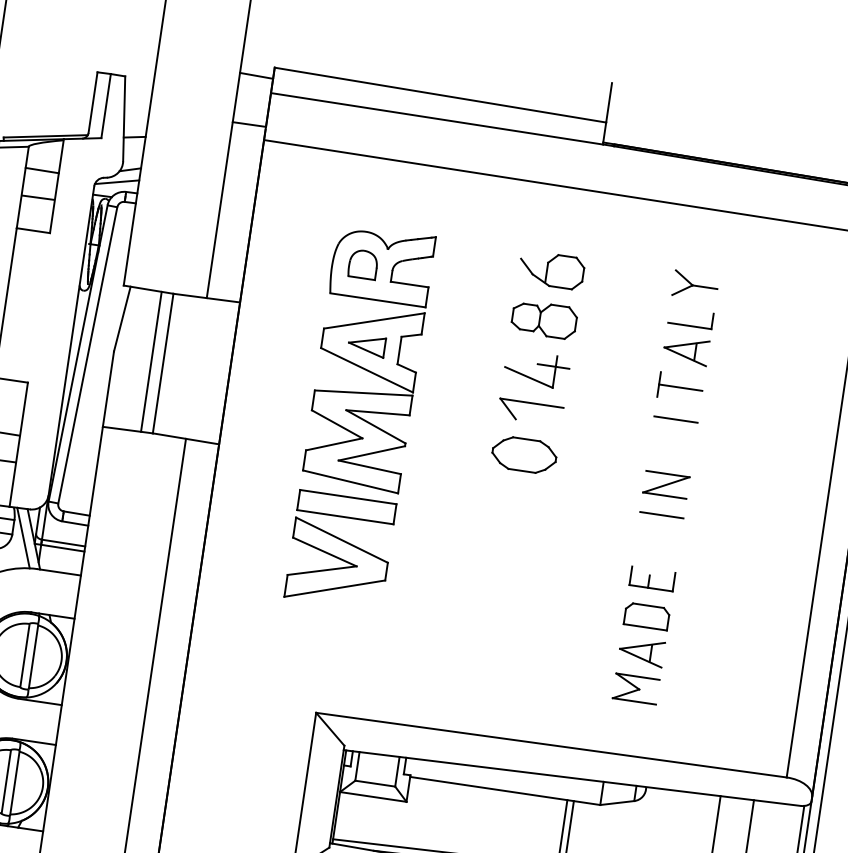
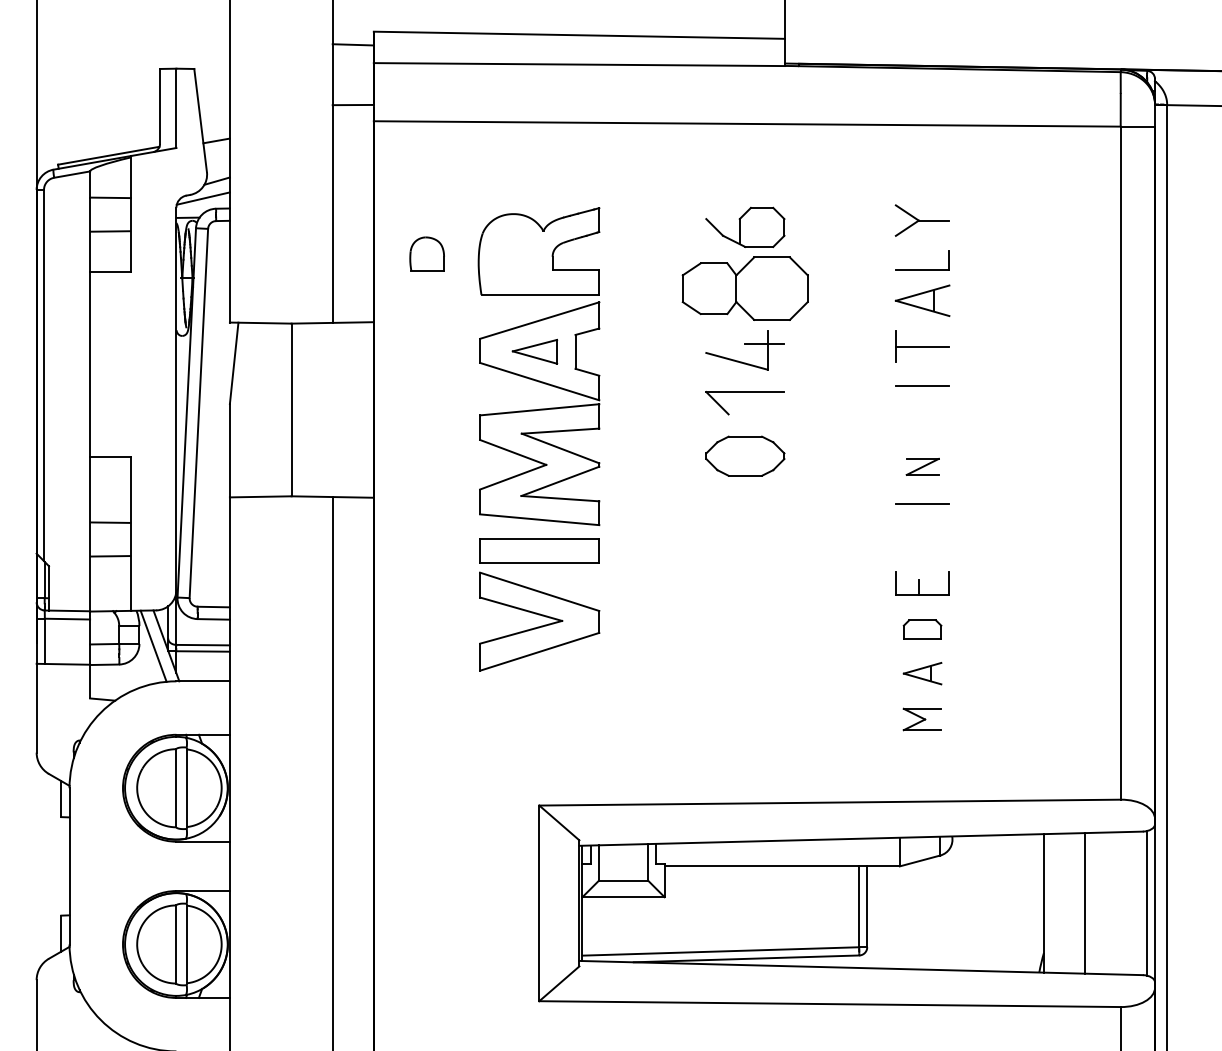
part: (362, 263) -> (426, 253), moved
part: (544, 319) -> (745, 288), size x1.6
line: (151, 361) -> (276, 409), removed
part: (666, 484) -> (922, 466), size x0.6
part: (646, 616) -> (922, 629), size x0.7
part: (641, 651) -> (922, 673), size x0.7
part: (635, 688) -> (921, 719), size x0.7

